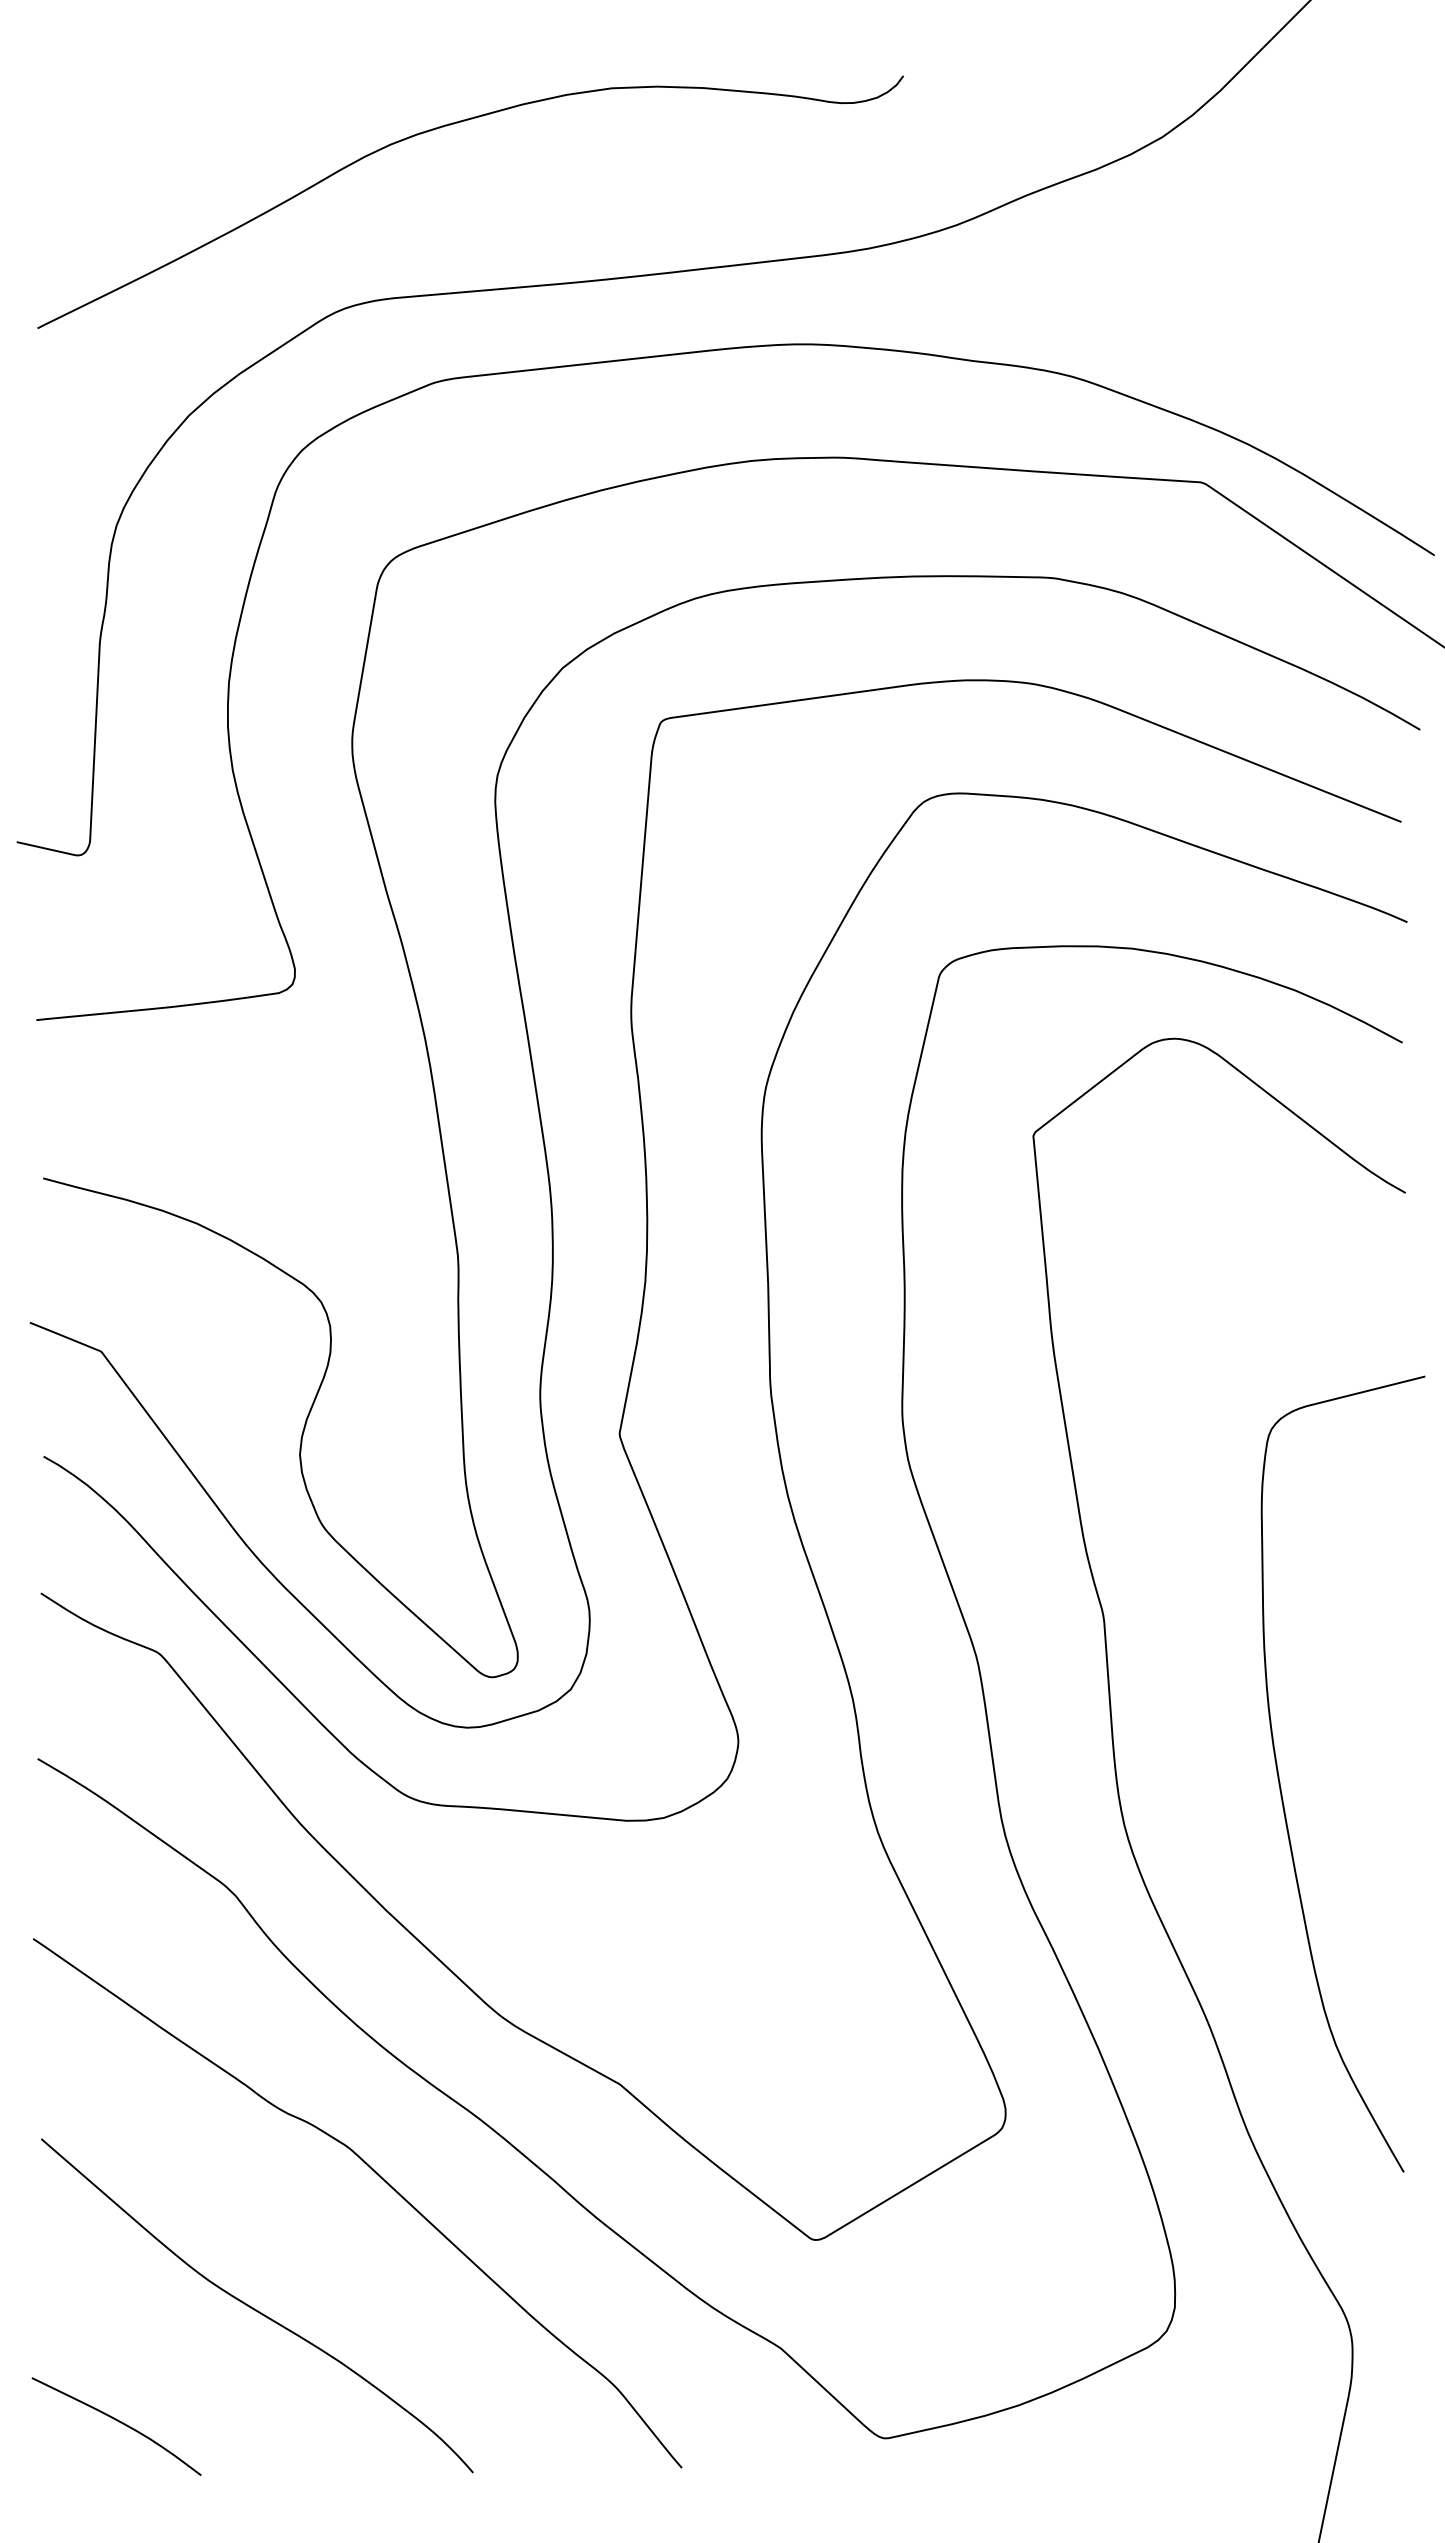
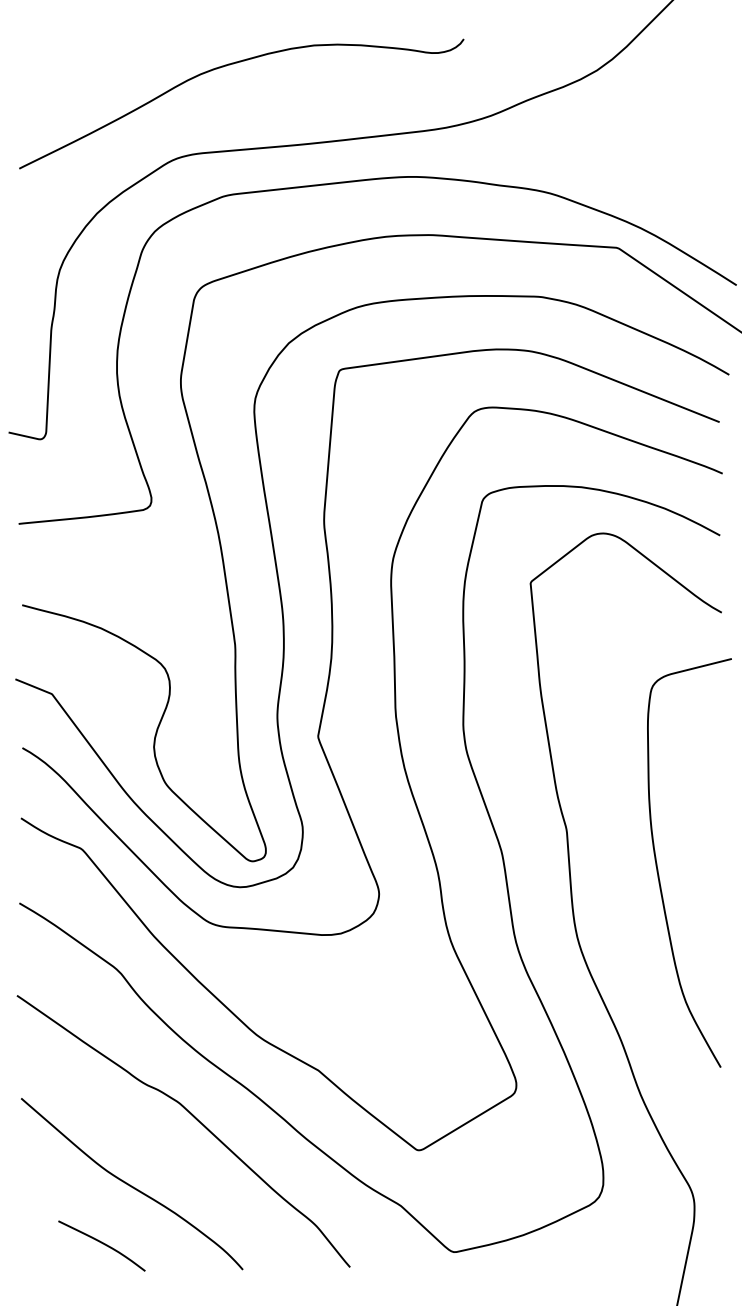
curve: (1282, 1786) -> (658, 869), moved
curve: (117, 2423) -> (102, 1244), moved

